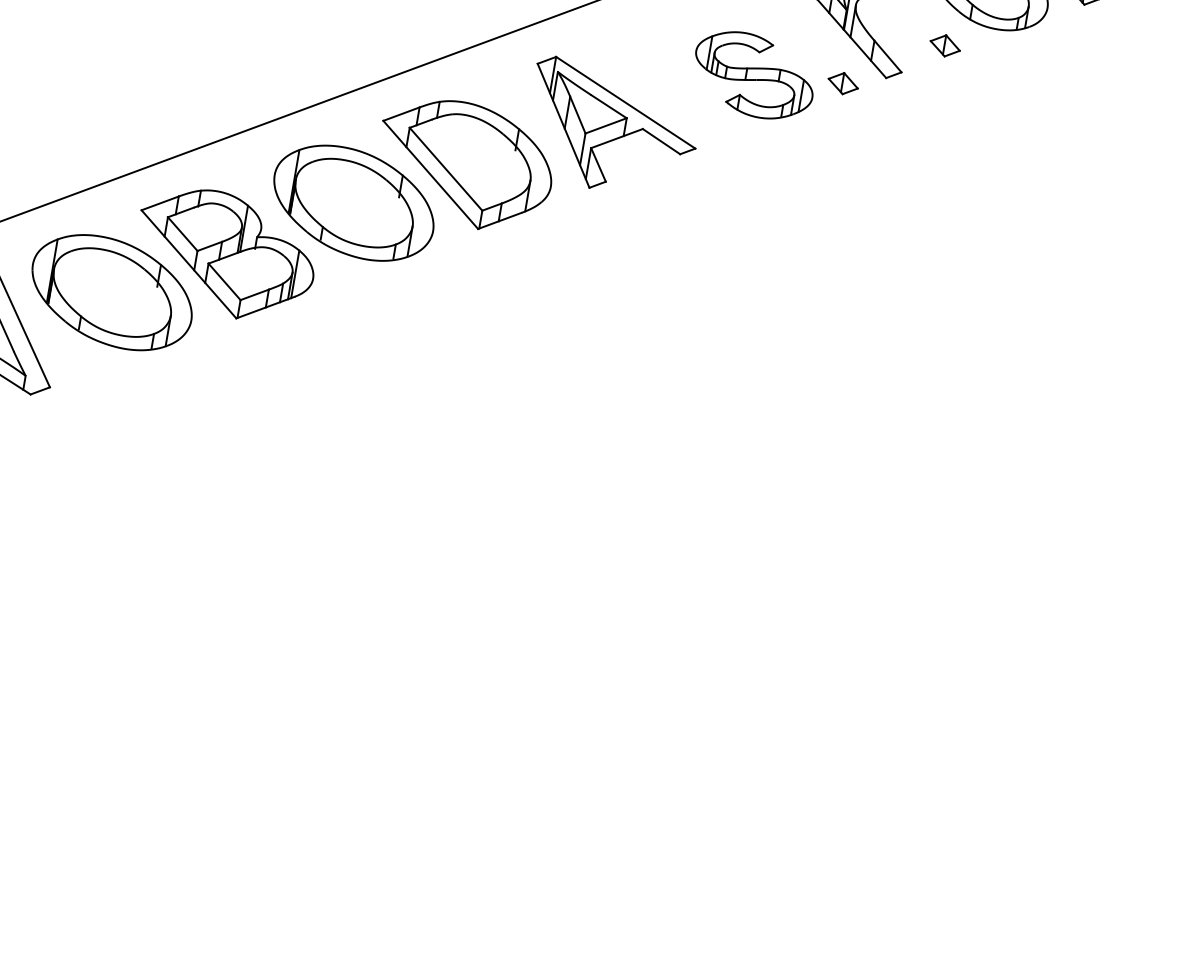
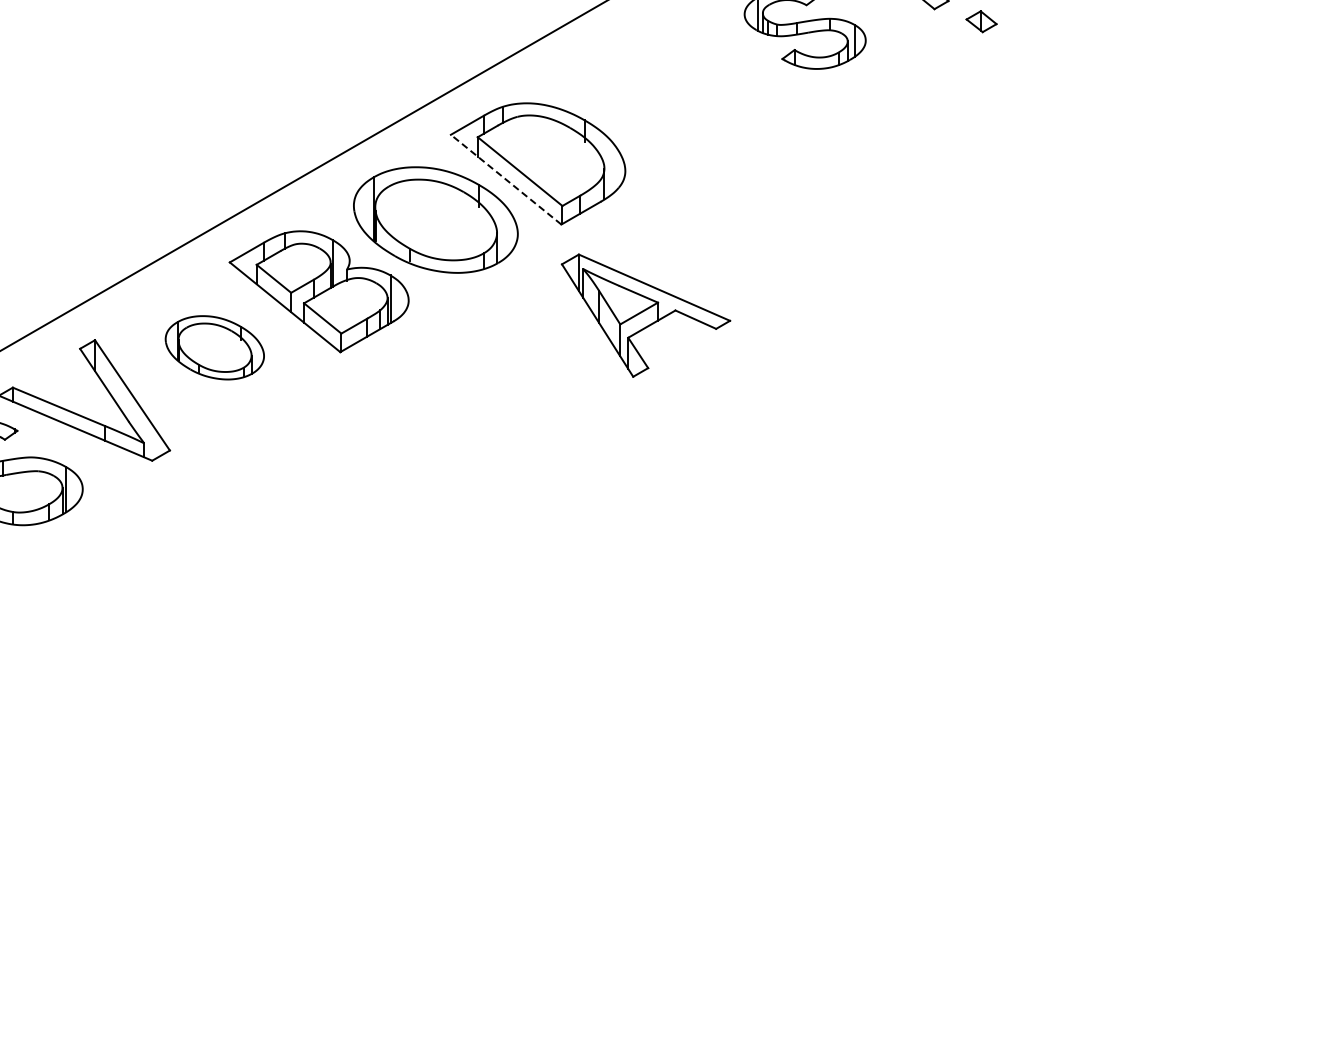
part: (843, 83) -> (981, 21), moved
part: (612, 128) -> (645, 315), moved
line: (430, 174) -> (505, 179), solid -> dashed
part: (111, 292) -> (214, 347), size x0.6

